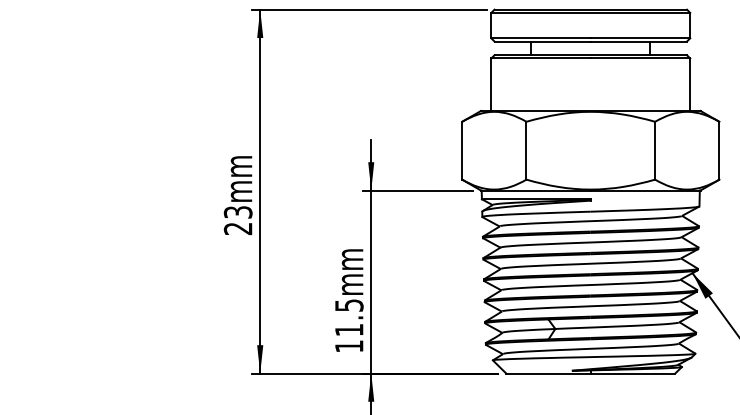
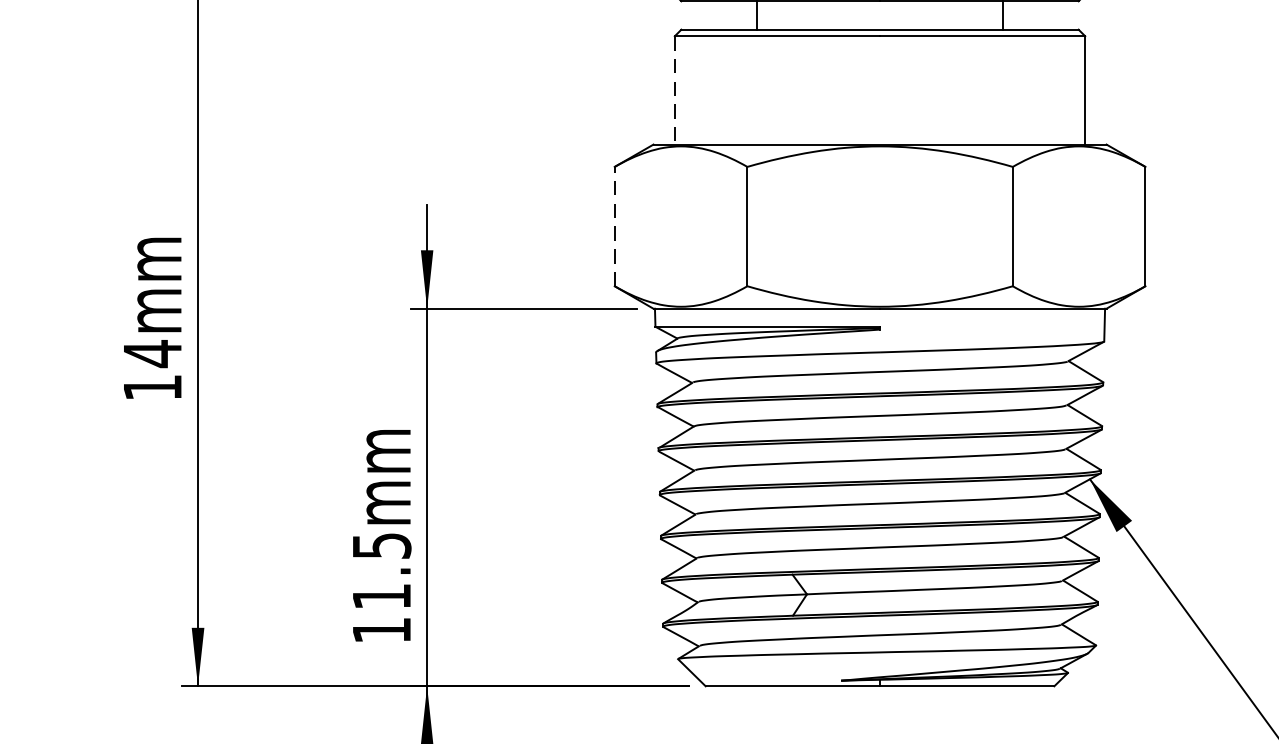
line: (491, 85) -> (675, 92), solid -> dashed
line: (462, 150) -> (615, 226), solid -> dashed
text: (237, 220) -> (151, 370), 23mm -> 14mm

